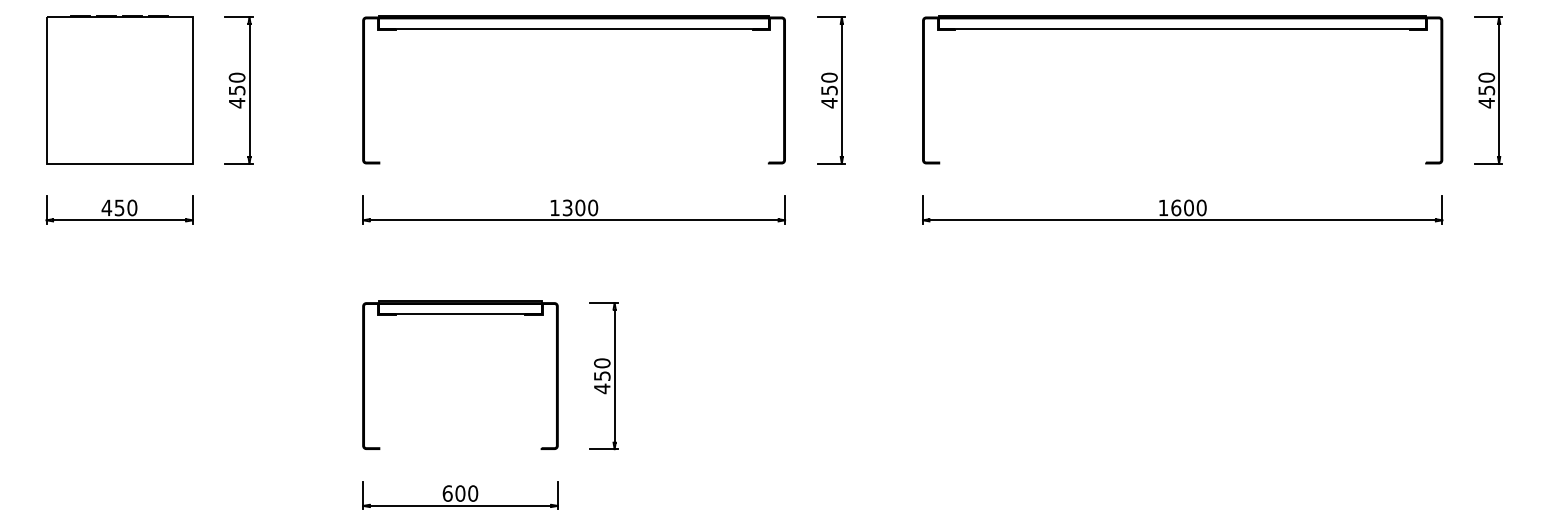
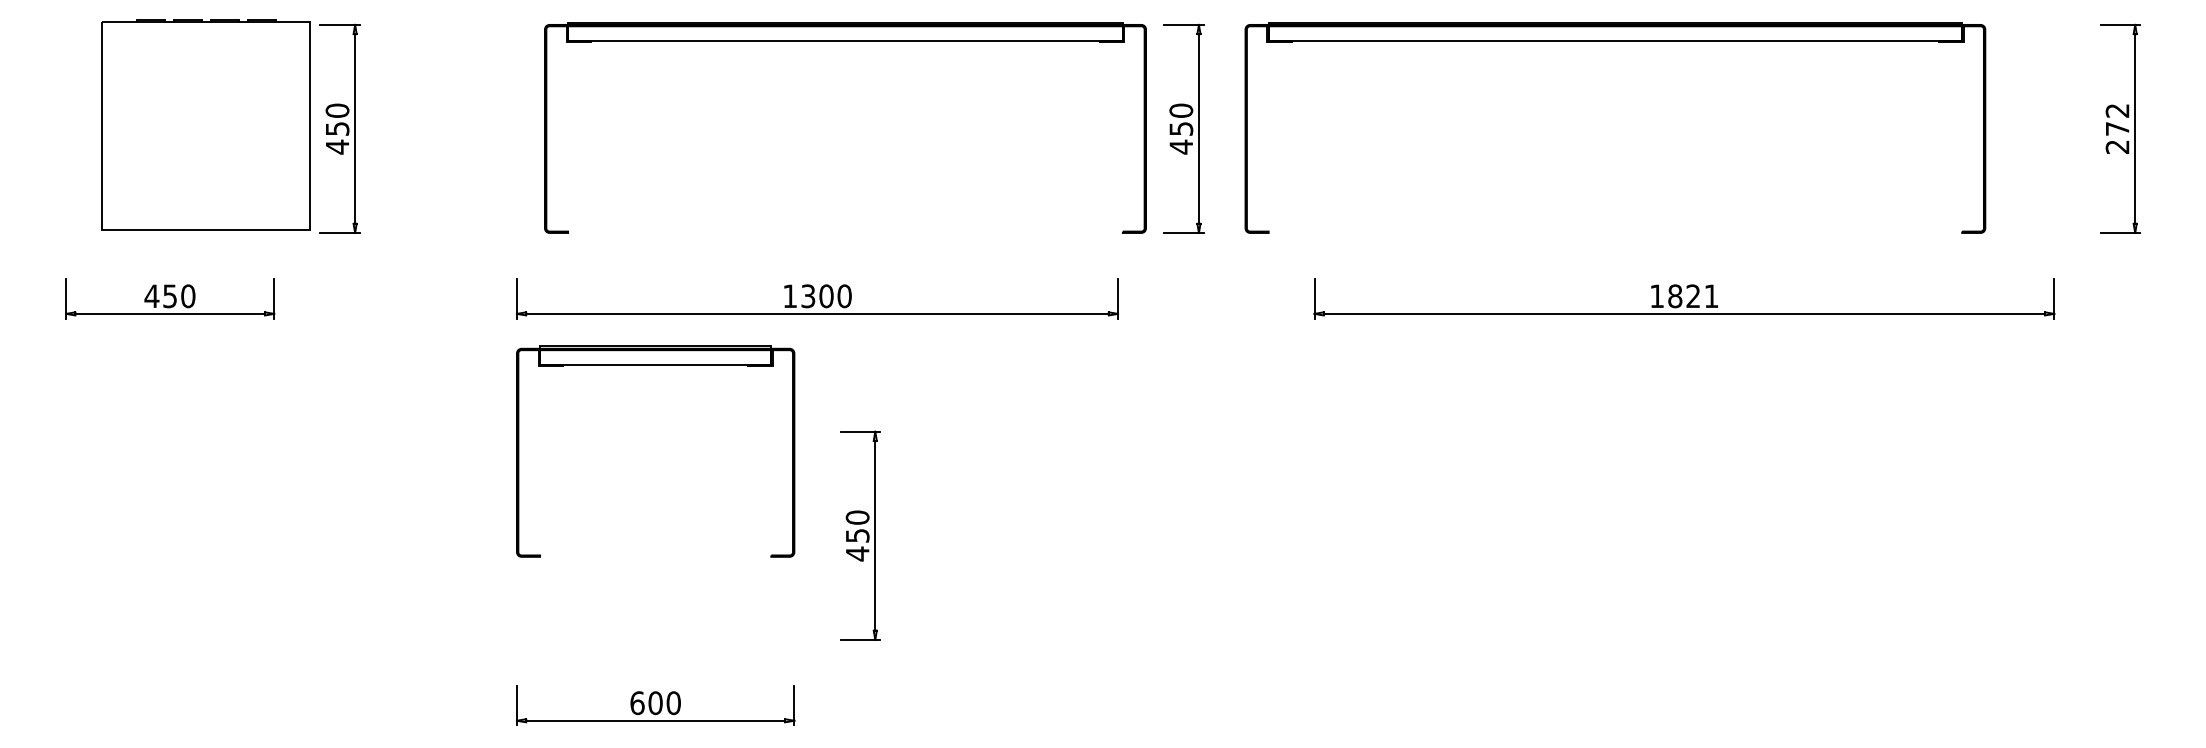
part: (574, 29) -> (845, 41), moved
part: (1182, 29) -> (1615, 41), moved
part: (119, 89) -> (205, 124), moved
text: (1486, 90) -> (2117, 128), 450 -> 272
text: (1189, 208) -> (1693, 296), 1600 -> 1821
part: (460, 314) -> (655, 365), moved

